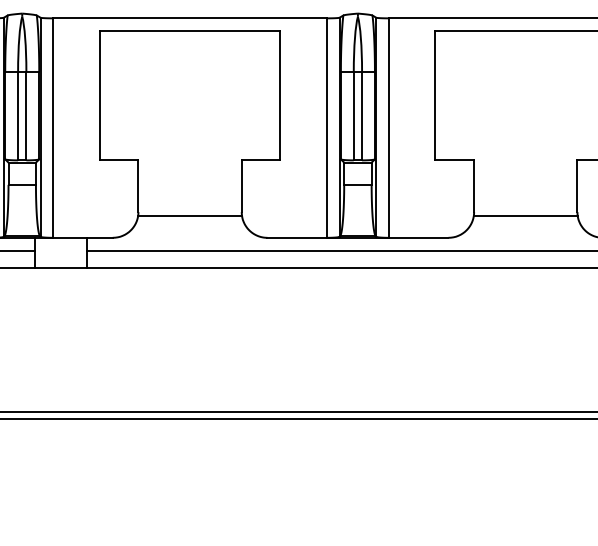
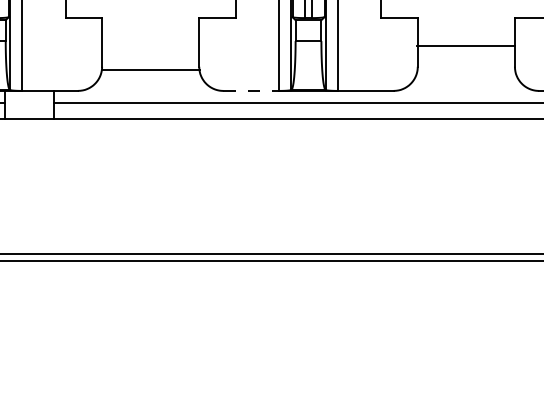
line: (525, 215) -> (466, 45), moved
line: (297, 237) -> (251, 90), solid -> dashed

